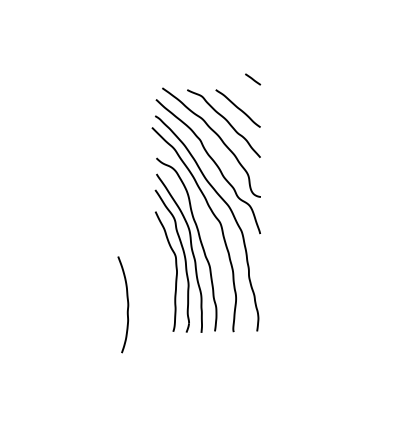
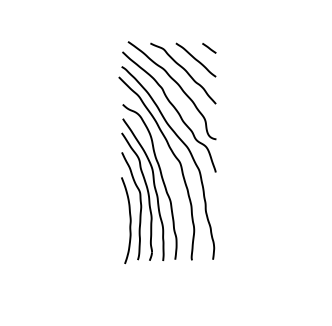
line: (253, 79) -> (209, 48), moved
curve: (127, 304) -> (130, 220), moved

